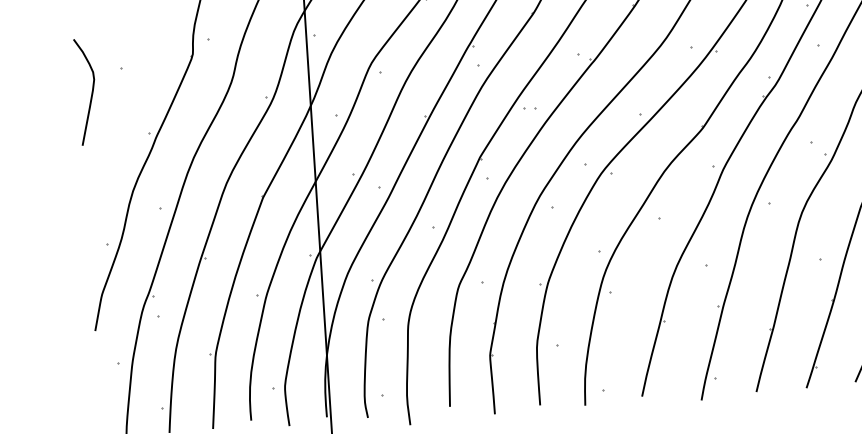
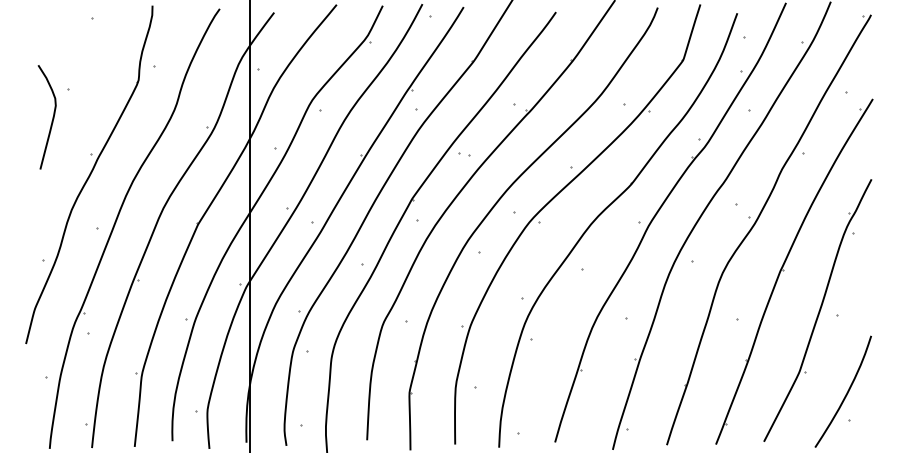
curve: (91, 91) -> (52, 117), moved

